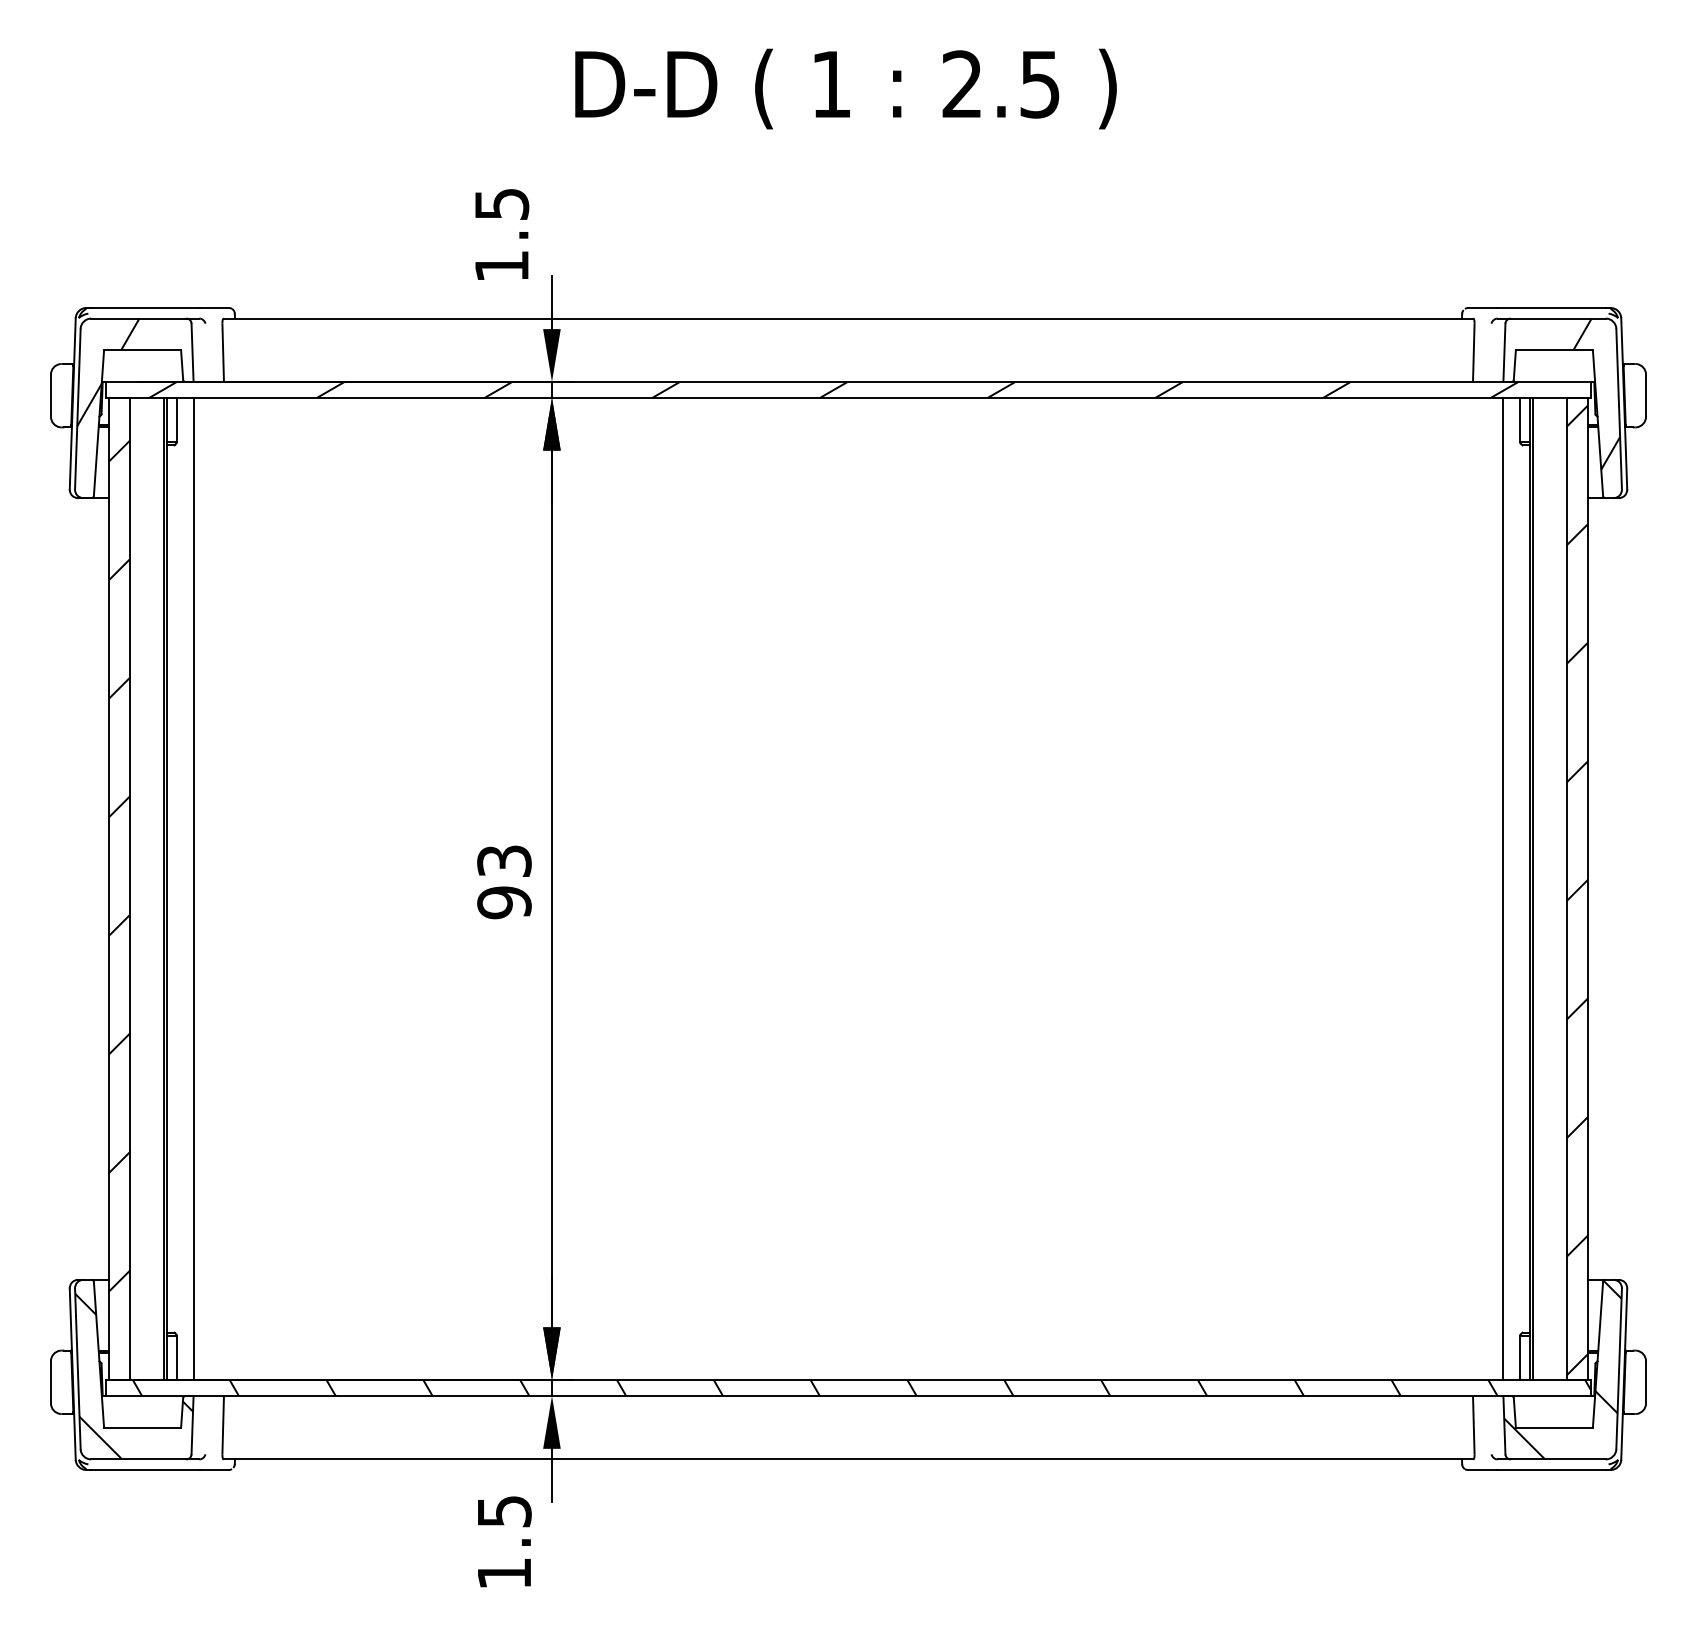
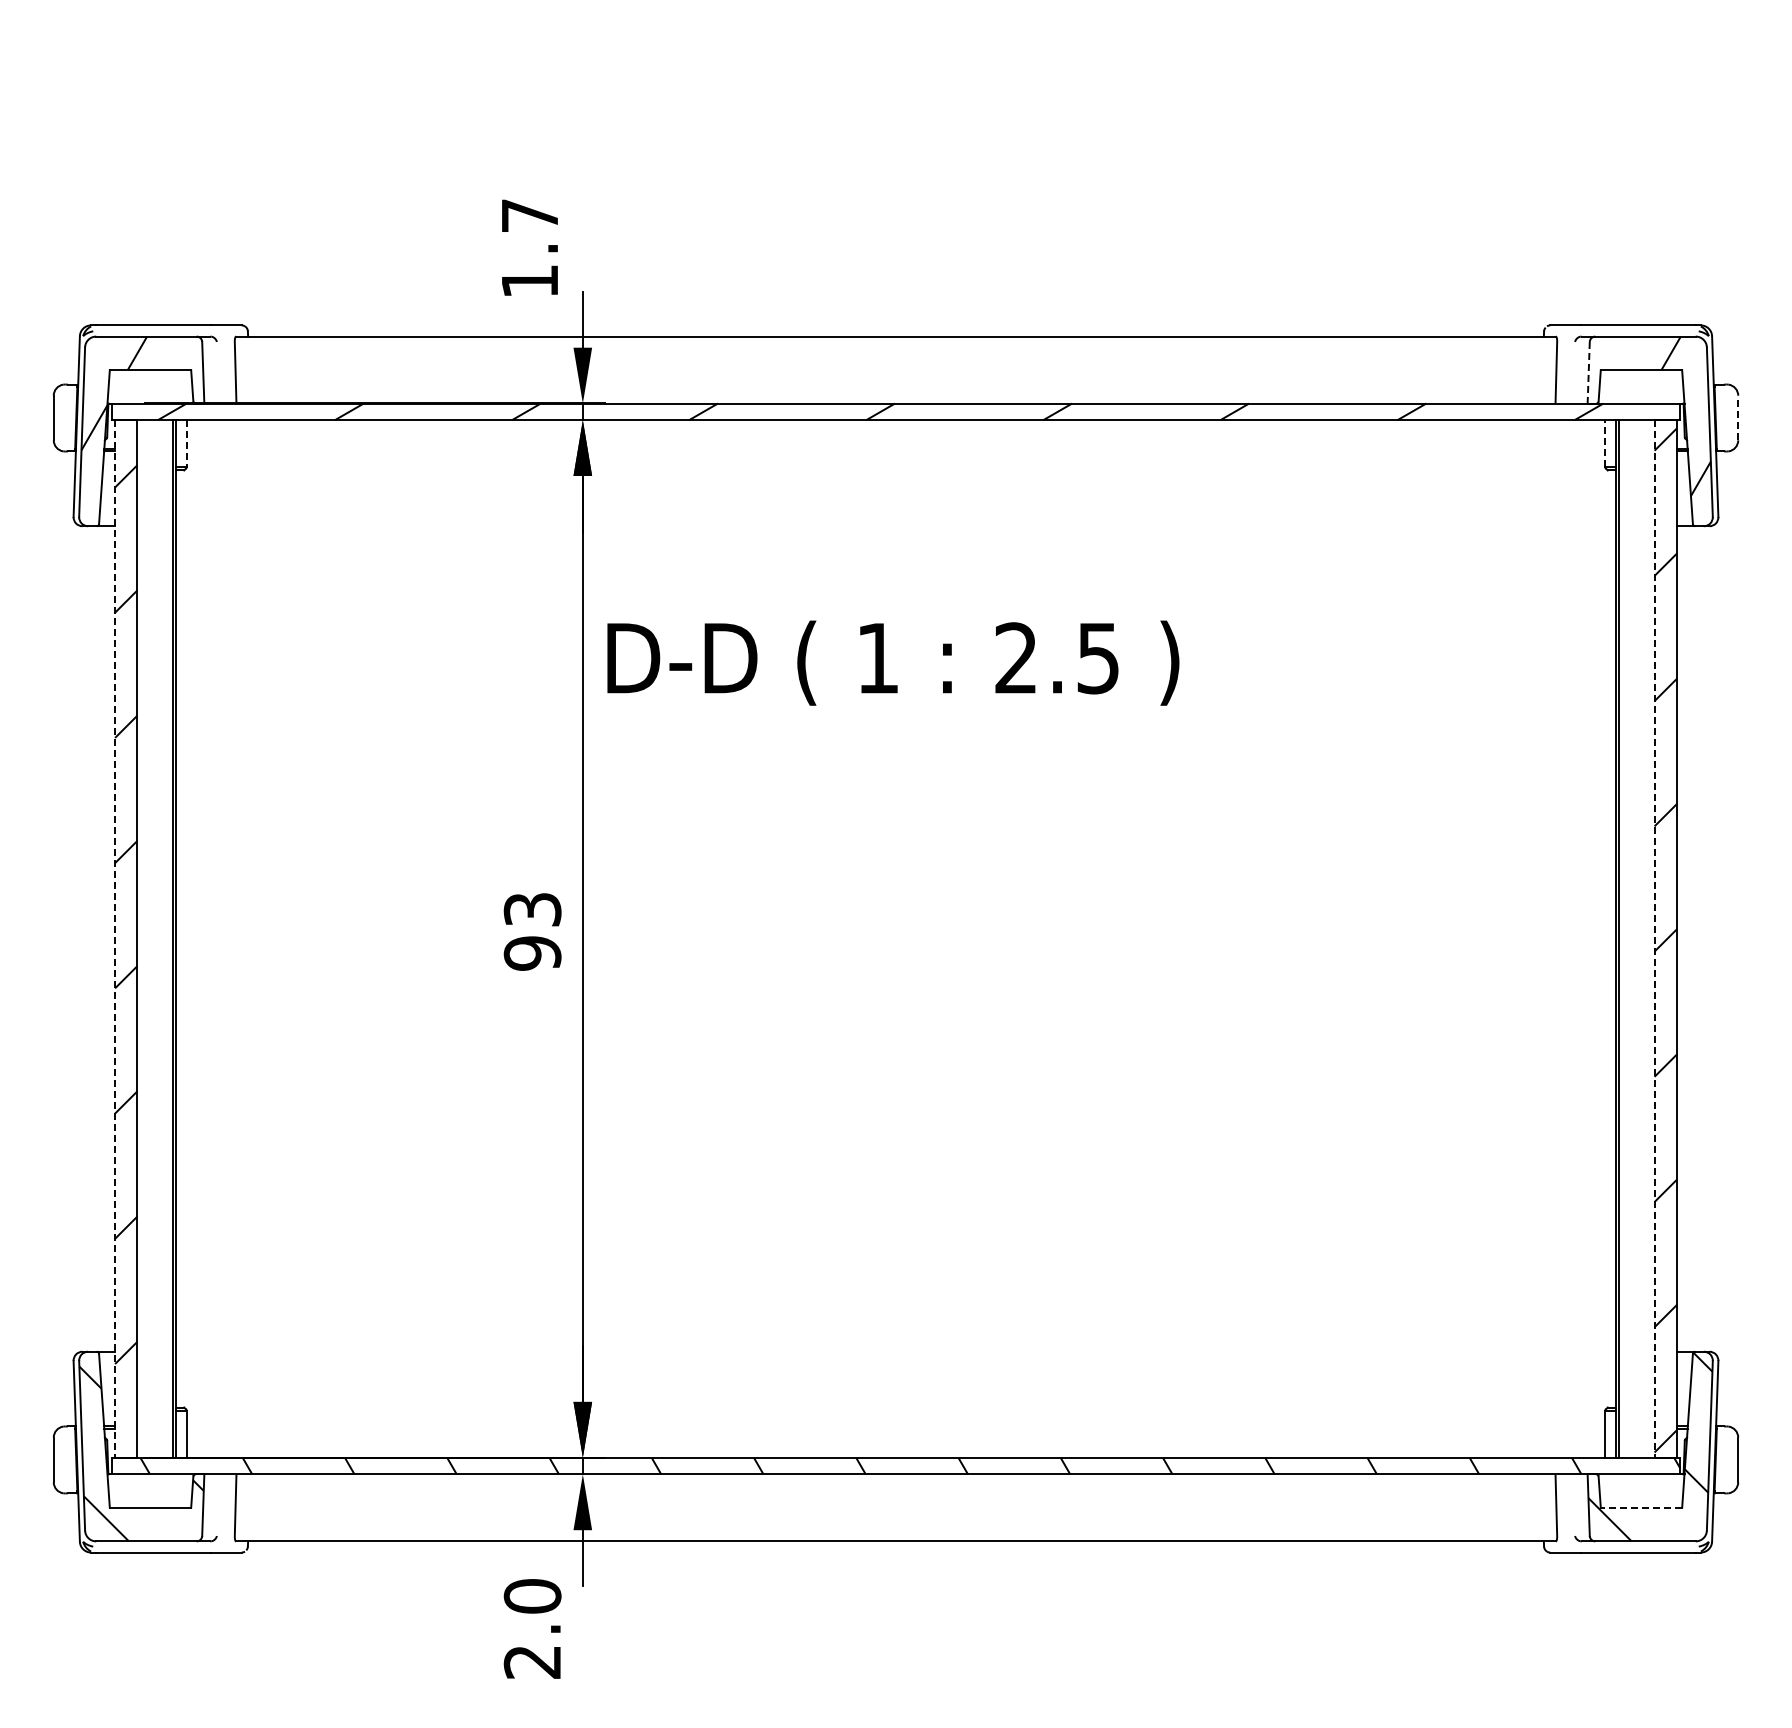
text: (846, 88) -> (893, 662), moved
text: (502, 203) -> (530, 215), 1.5 -> 1.7
line: (1504, 352) -> (1588, 372), solid -> dashed
line: (1646, 395) -> (1738, 417), solid -> dashed
line: (1519, 419) -> (1604, 443), solid -> dashed
line: (177, 420) -> (187, 444), solid -> dashed
line: (109, 888) -> (115, 938), solid -> dashed
line: (193, 888) -> (204, 938), removed
line: (1503, 888) -> (1587, 938), removed
line: (1566, 888) -> (1654, 938), solid -> dashed
line: (1554, 1427) -> (1641, 1507), solid -> dashed
text: (504, 1541) -> (532, 1628), 1.5 -> 2.0

